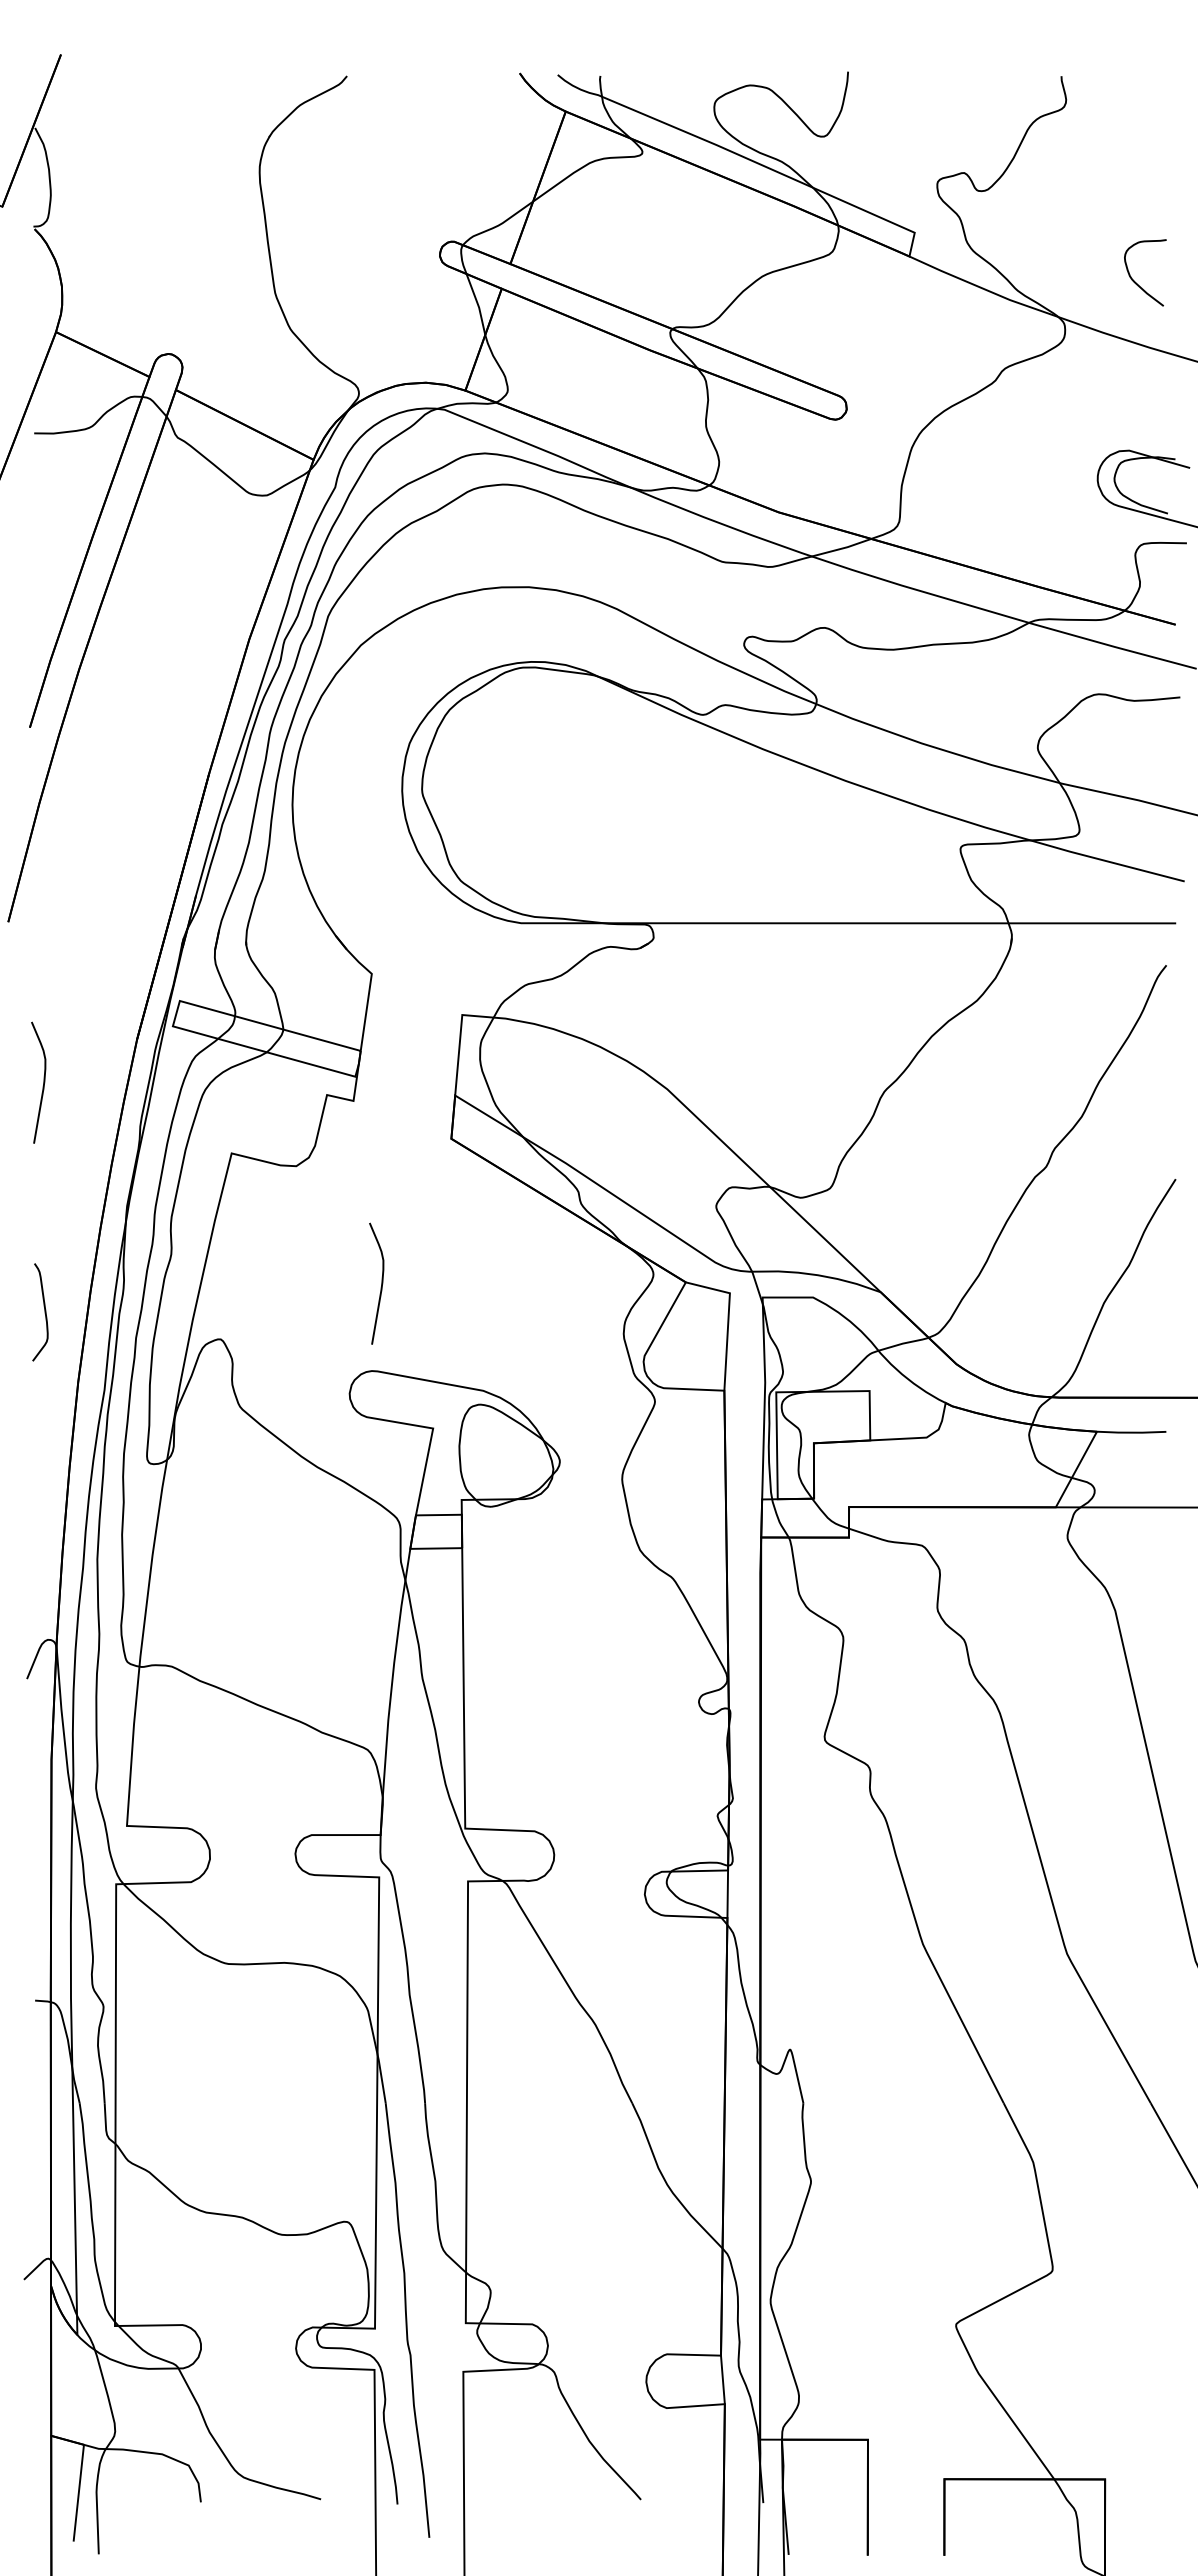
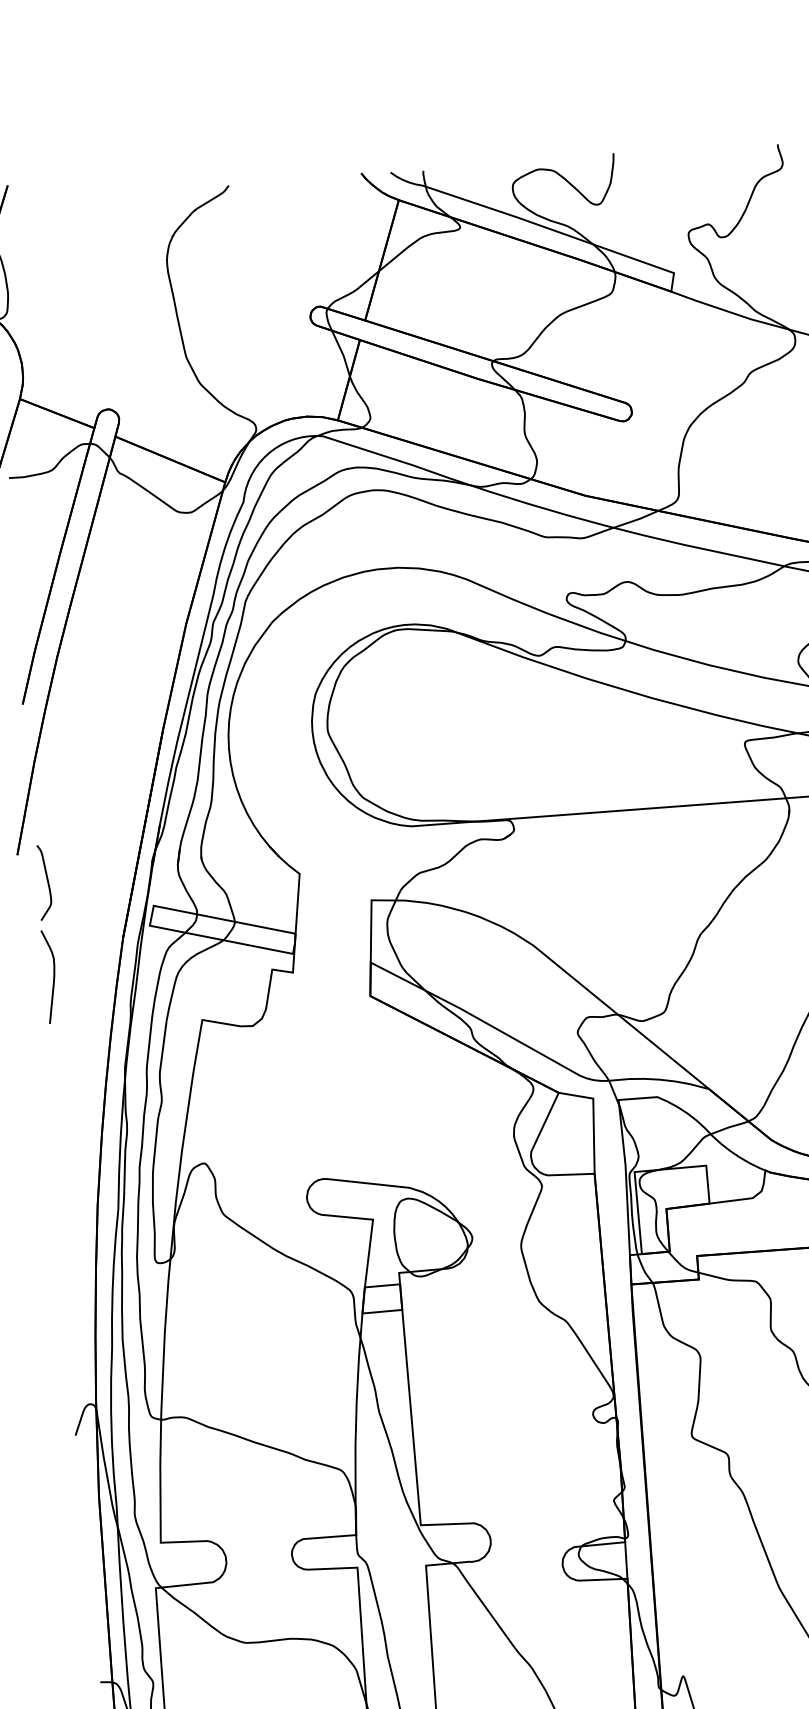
curve: (381, 1283) -> (324, 1111), removed
curve: (44, 1312) -> (47, 882), moved

